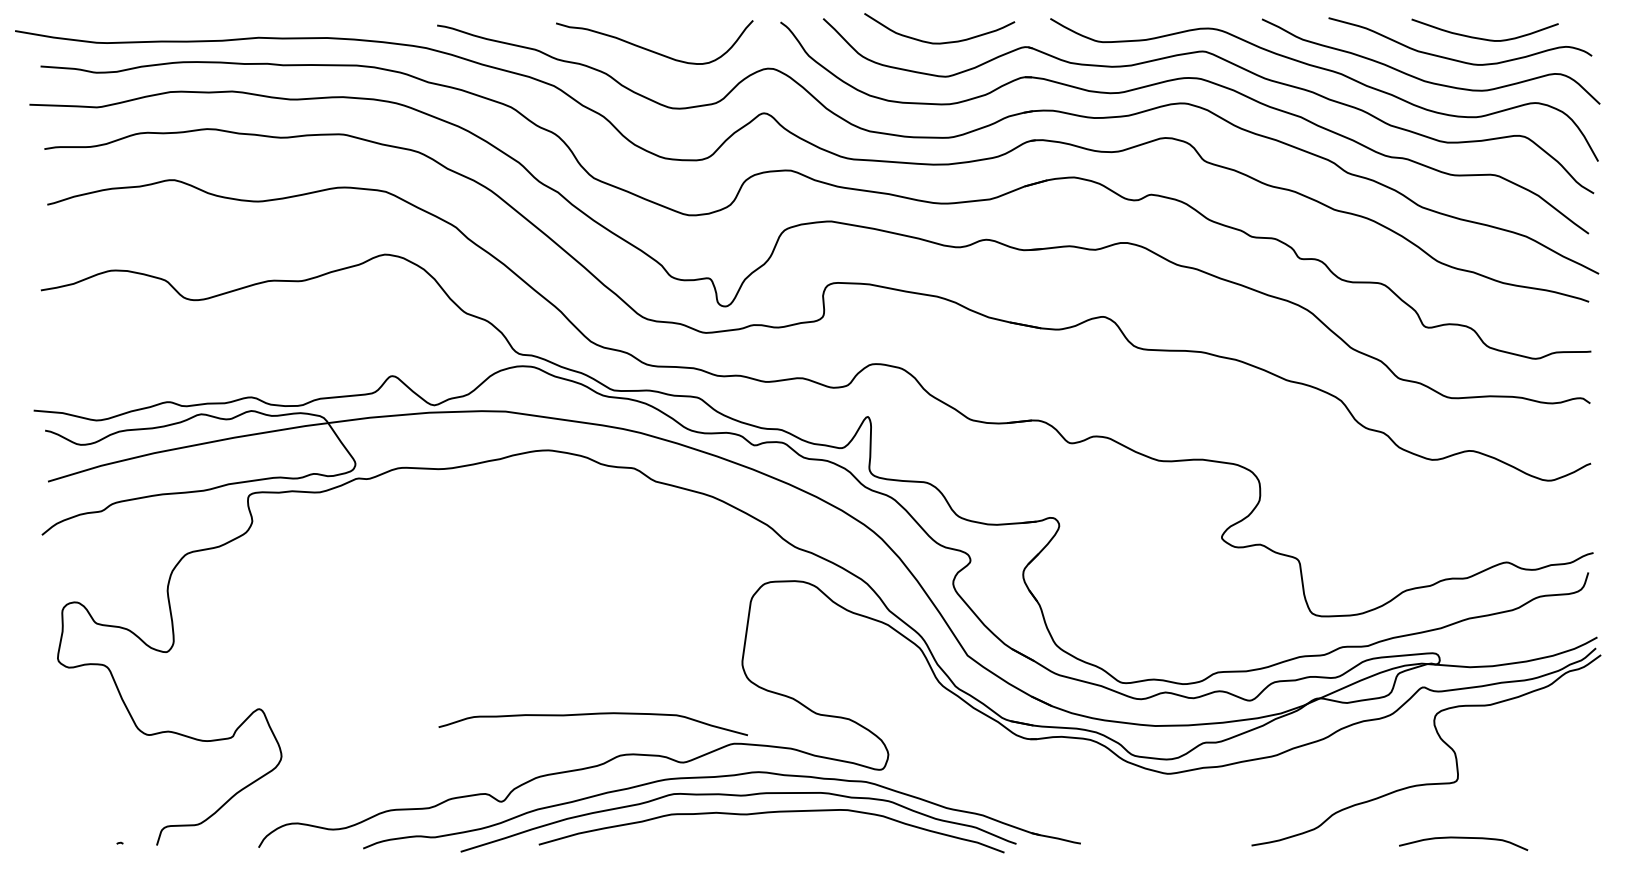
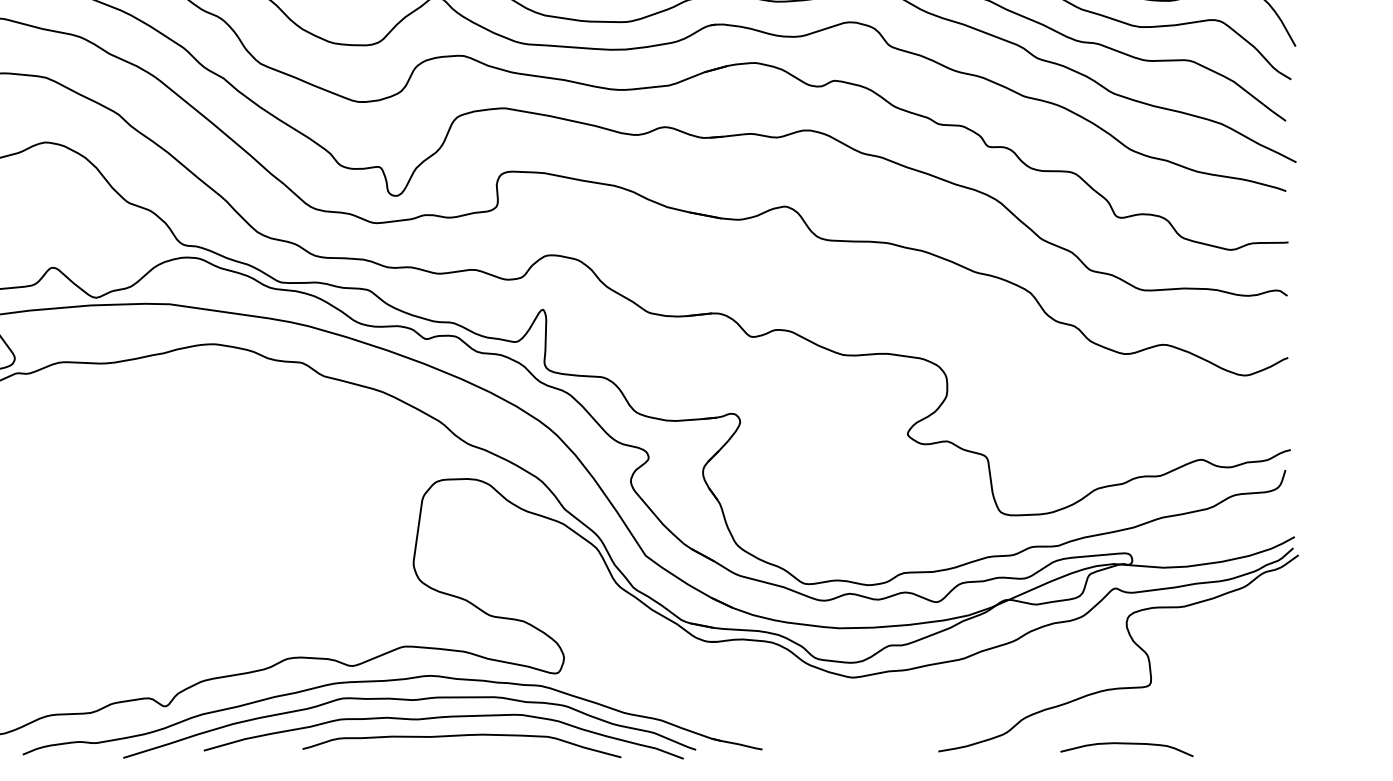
curve: (592, 714) -> (461, 735), moved
curve: (1463, 838) -> (1126, 744), moved

